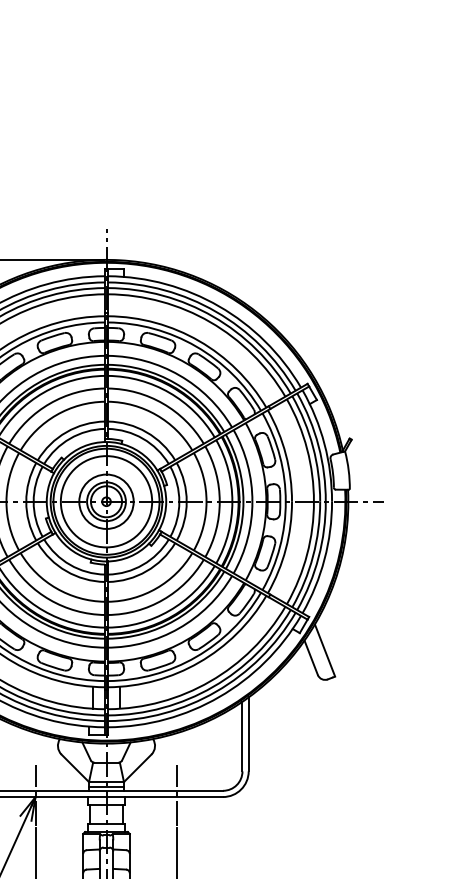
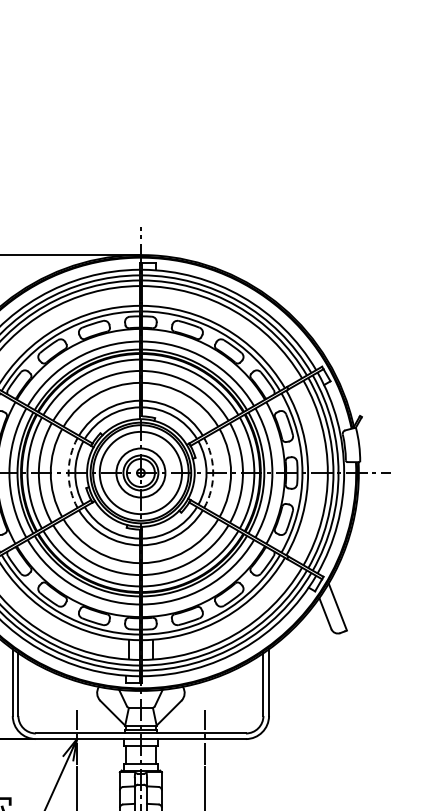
arc: (26, 502) -> (68, 473), solid -> dashed
arc: (187, 502) -> (213, 473), solid -> dashed

